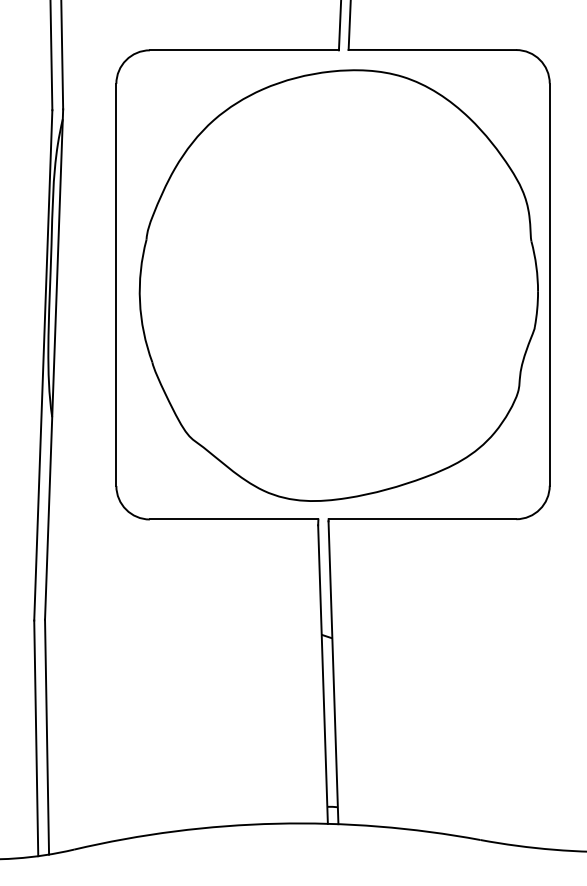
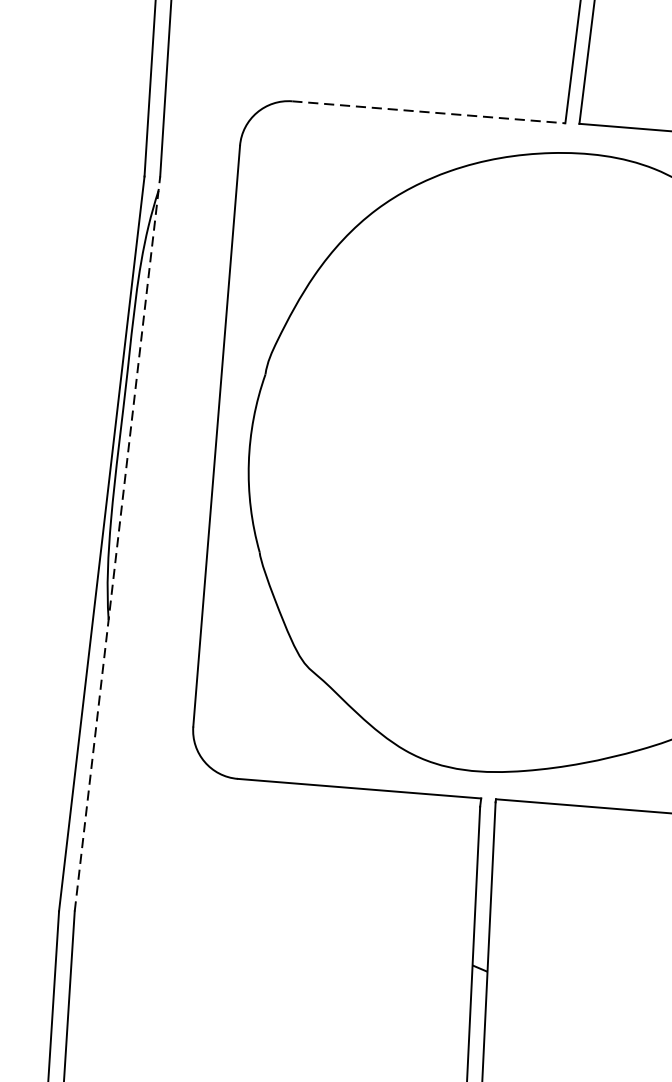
line: (244, 50) -> (428, 112), solid -> dashed
line: (54, 364) -> (118, 543), solid -> dashed

